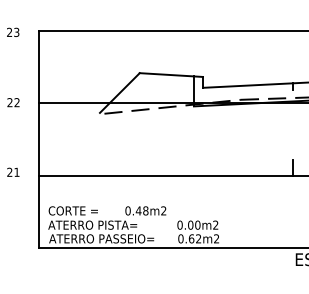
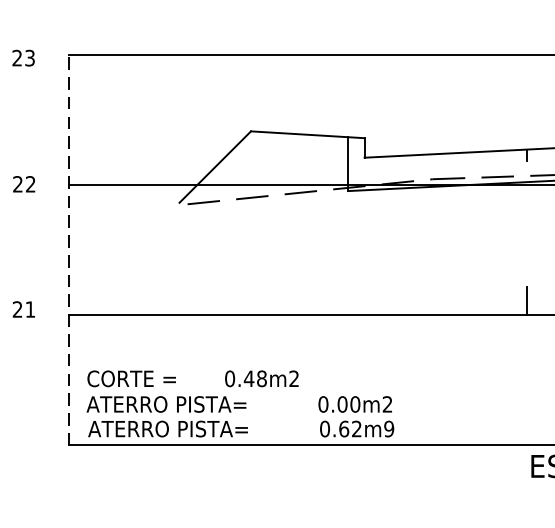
line: (38, 139) -> (69, 250), solid -> dashed
text: (129, 238) -> (232, 428), ATERRO PASSEIO= -> ATERRO PISTA=
text: (216, 238) -> (388, 428), 0.62m2 -> 0.62m9

